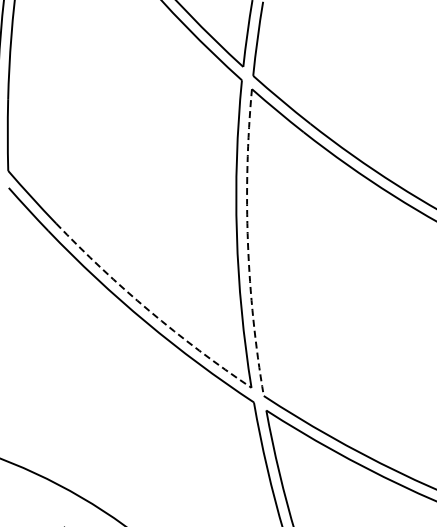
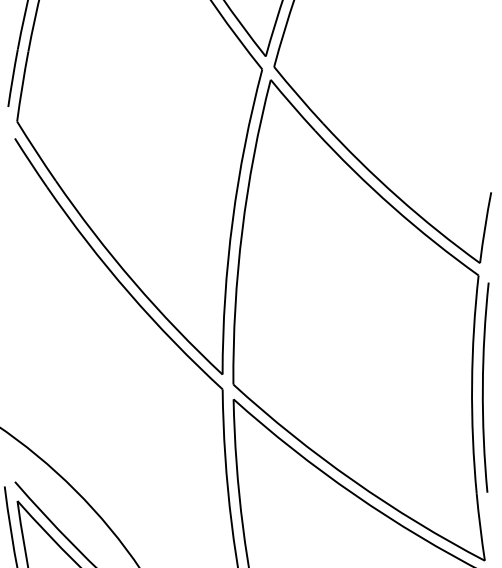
arc: (248, 243) -> (242, 231), dashed -> solid
arc: (149, 311) -> (134, 282), dashed -> solid

